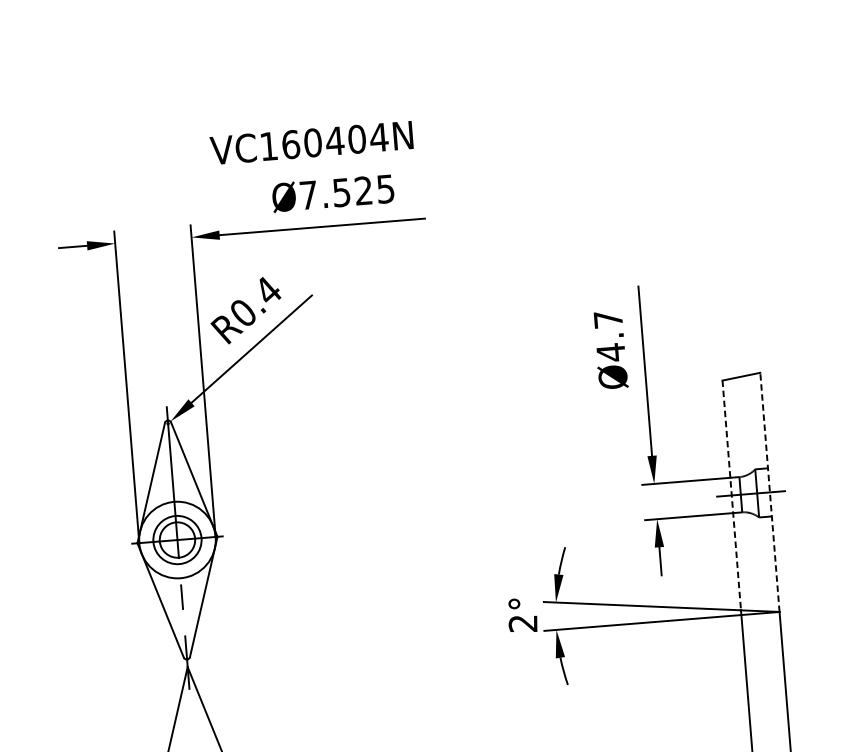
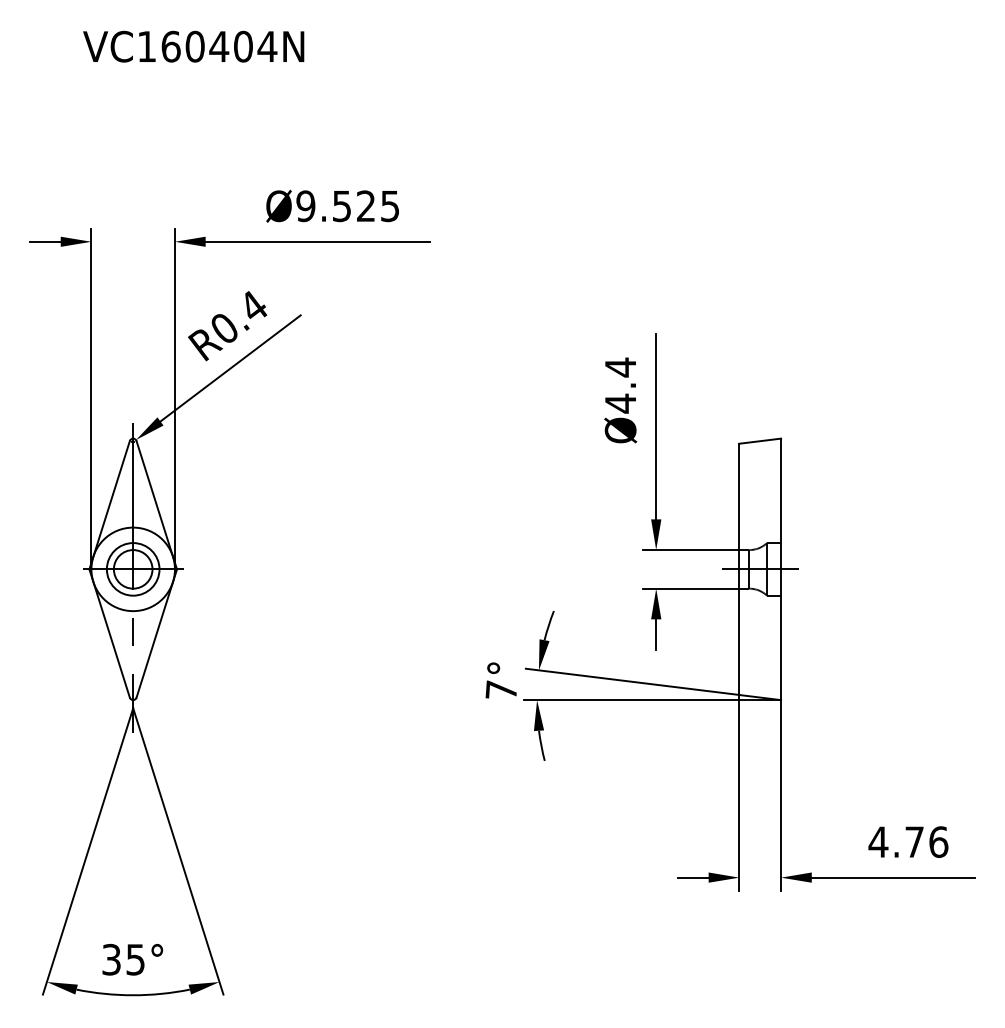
text: (311, 142) -> (193, 46), moved
text: (308, 195) -> (305, 206), Ø7.525 -> Ø9.525
text: (608, 319) -> (620, 367), Ø4.7 -> Ø4.4
line: (770, 492) -> (781, 569), dashed -> solid
line: (731, 495) -> (739, 569), dashed -> solid
text: (523, 623) -> (501, 690), 2° -> 7°

